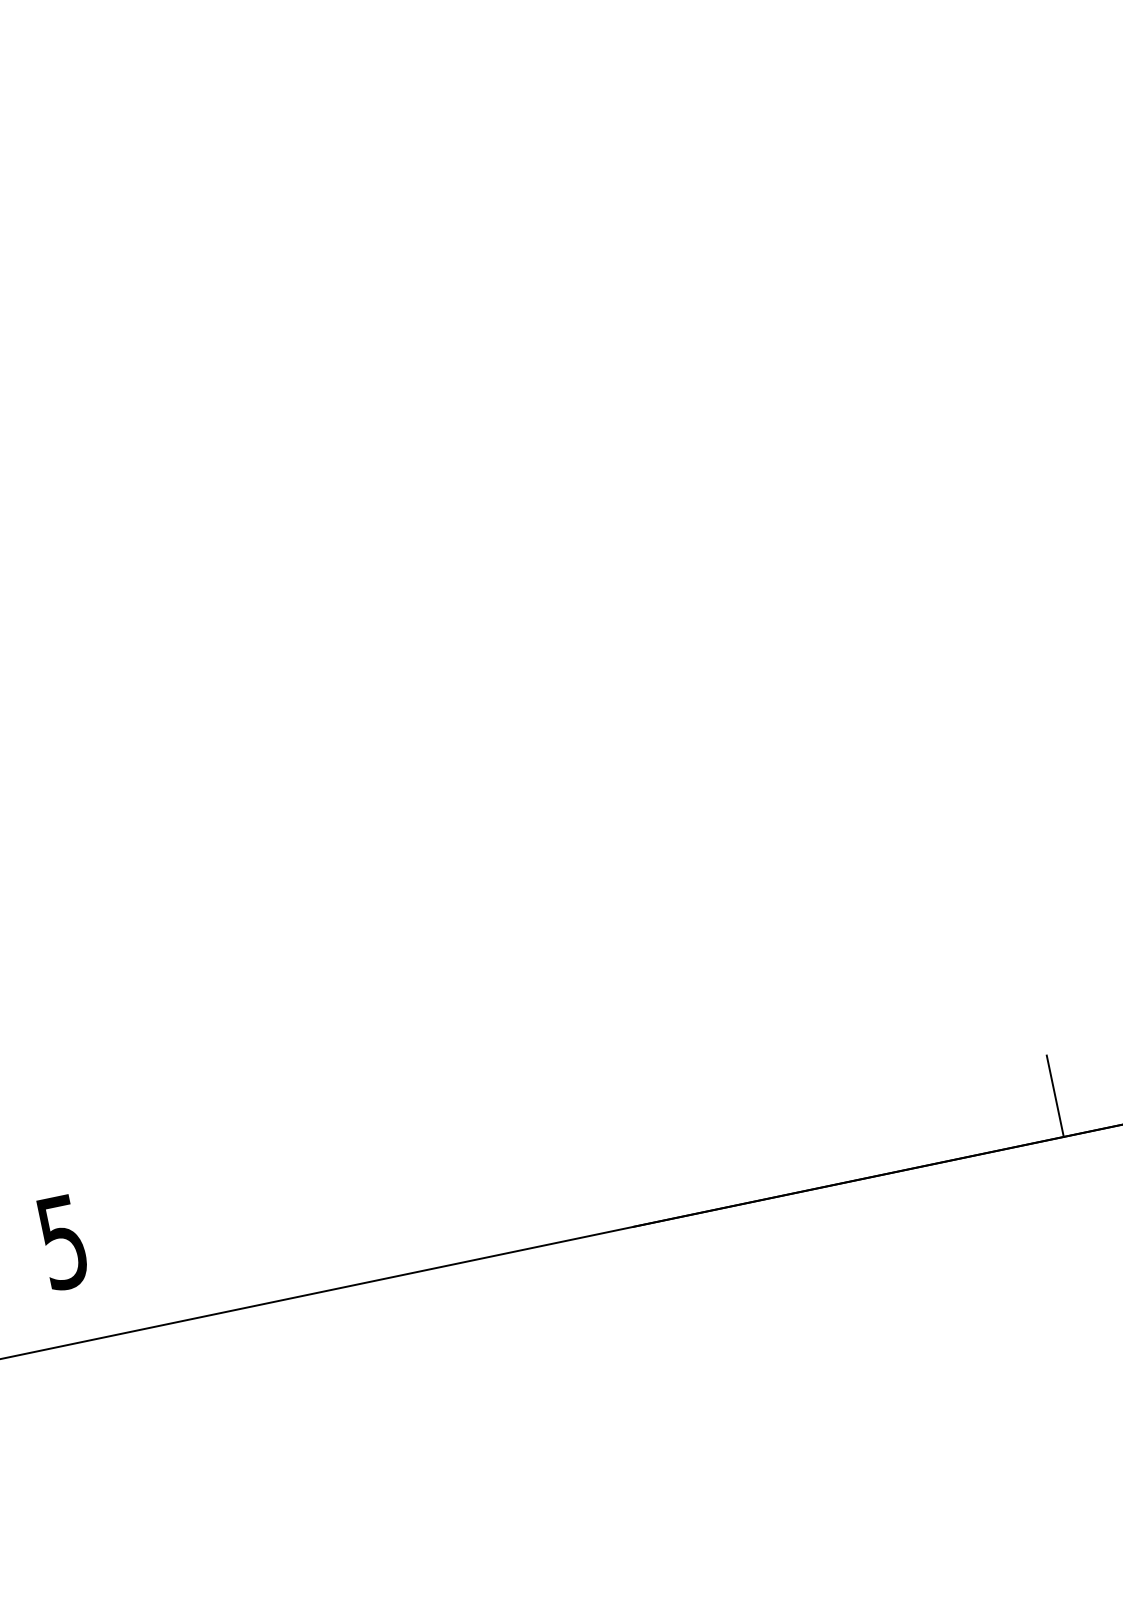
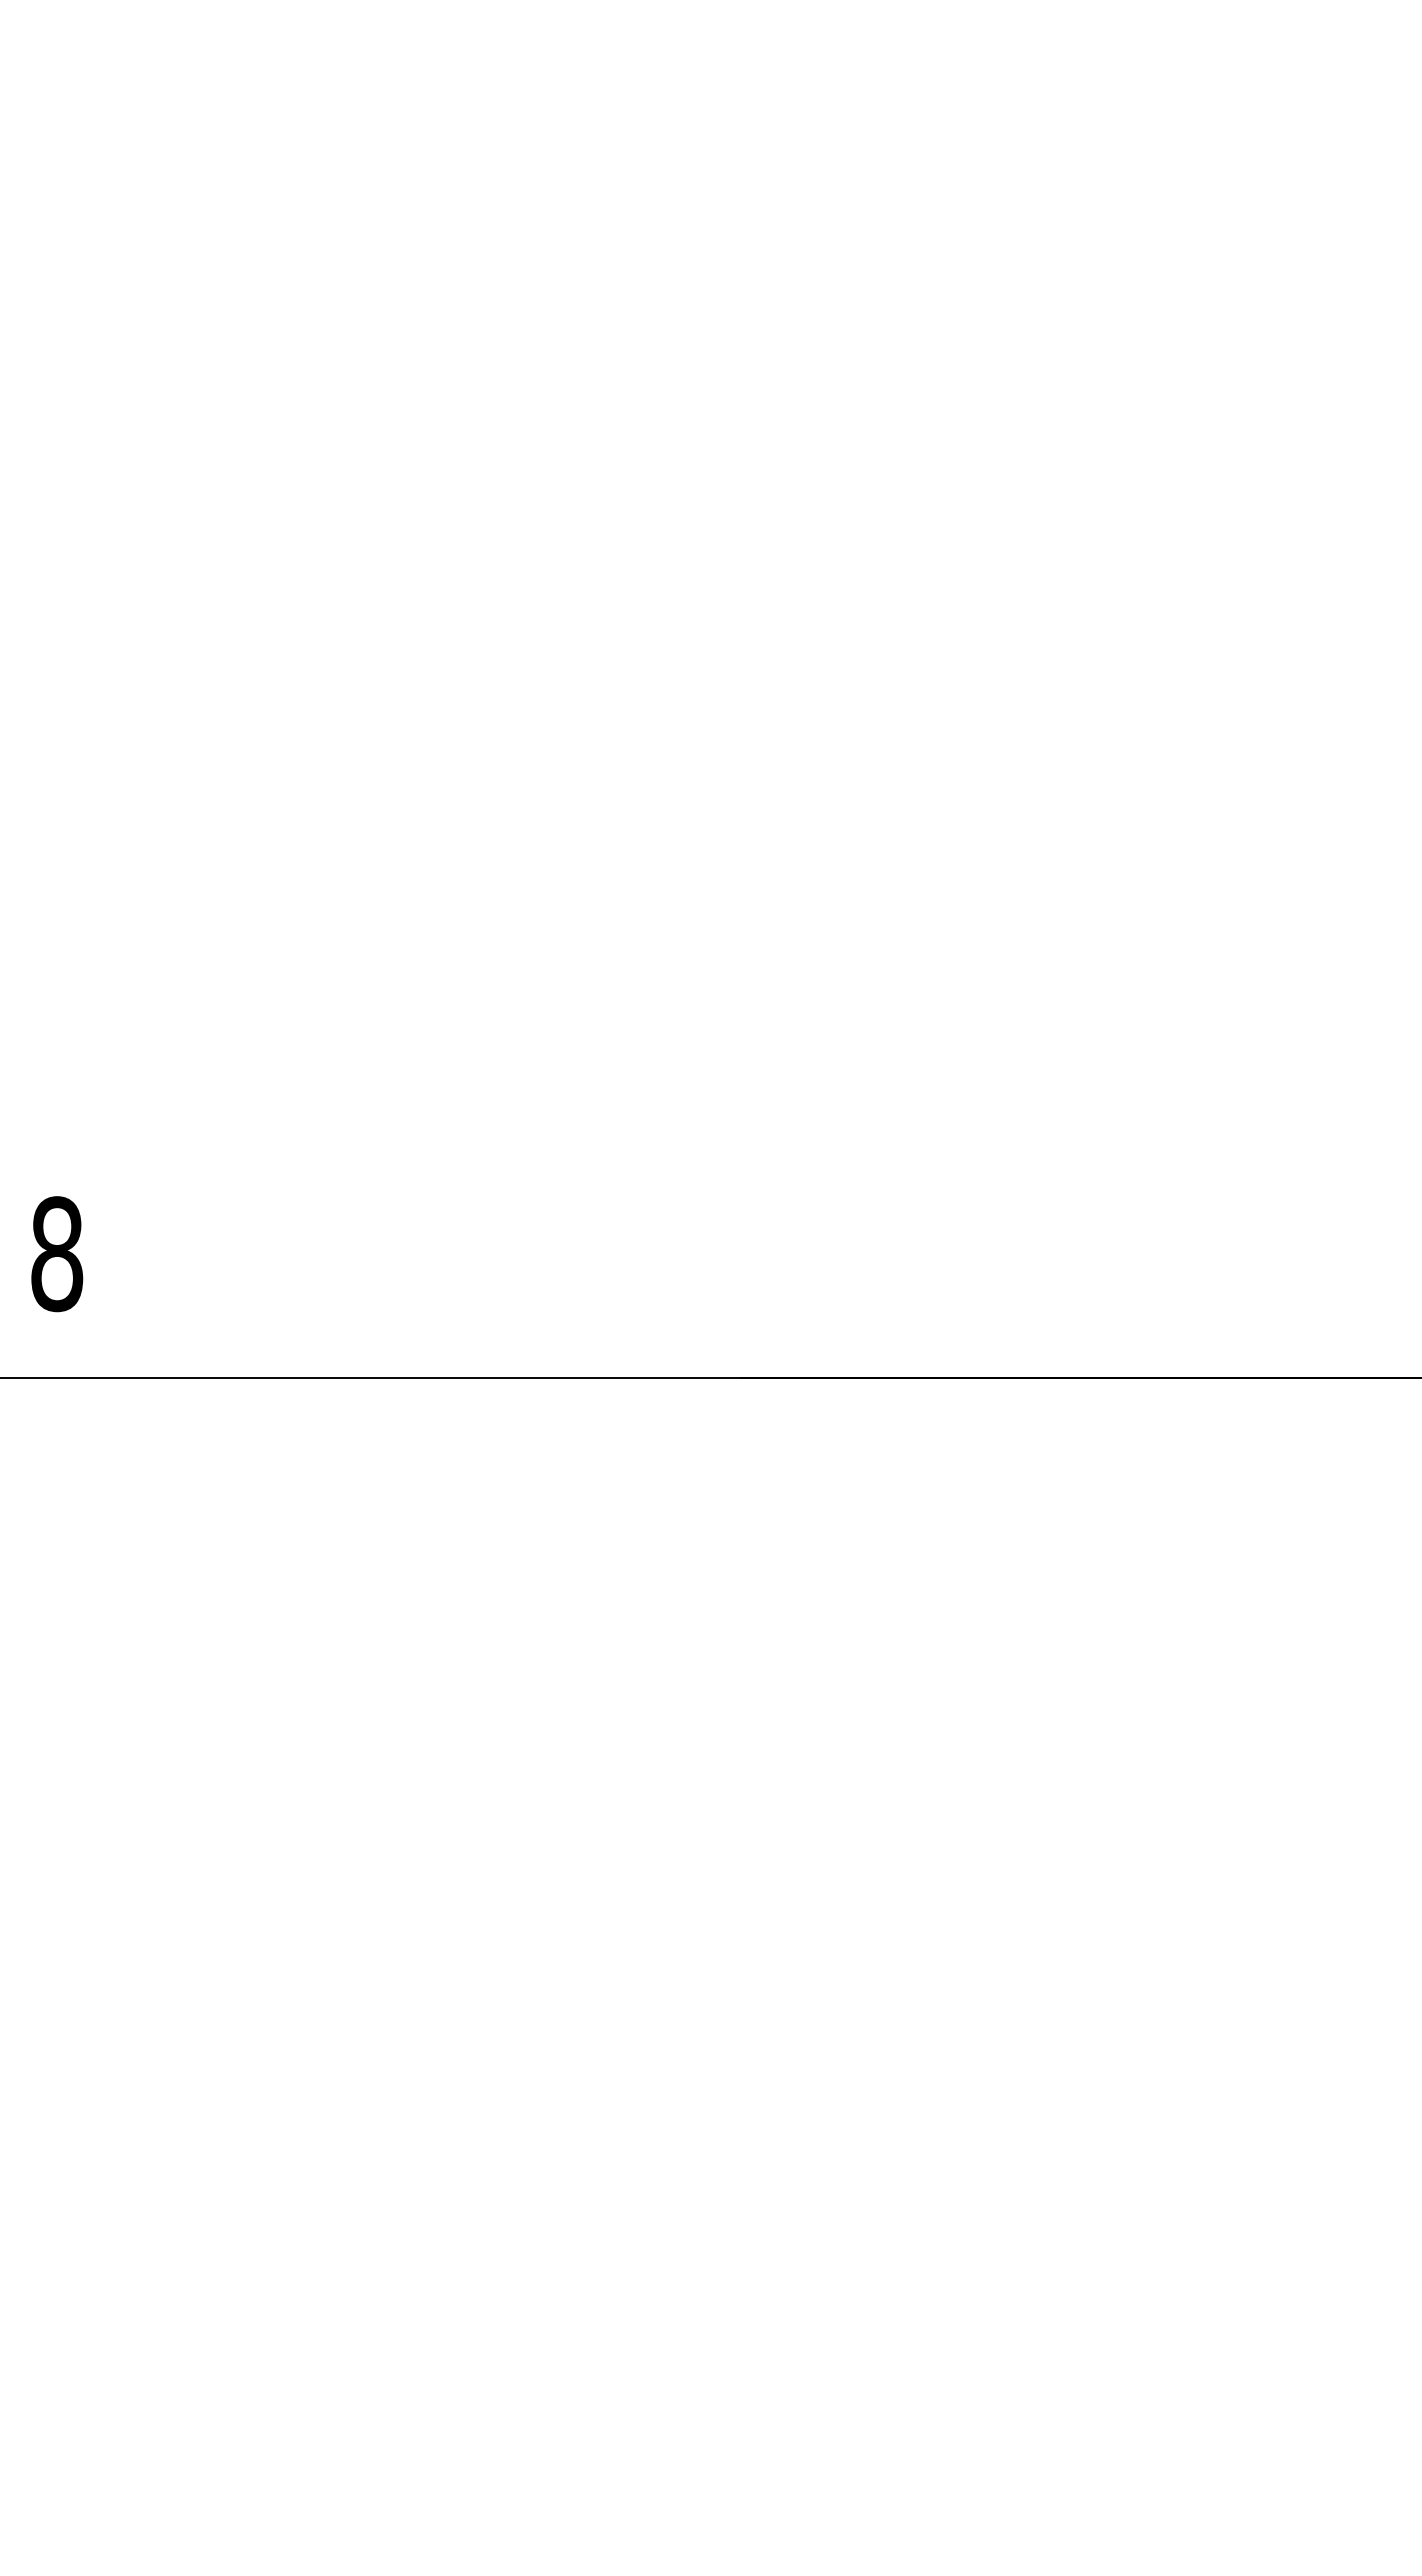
line: (1055, 1095) -> (1275, 1326), removed
text: (63, 1242) -> (57, 1254), 5 -> 8

